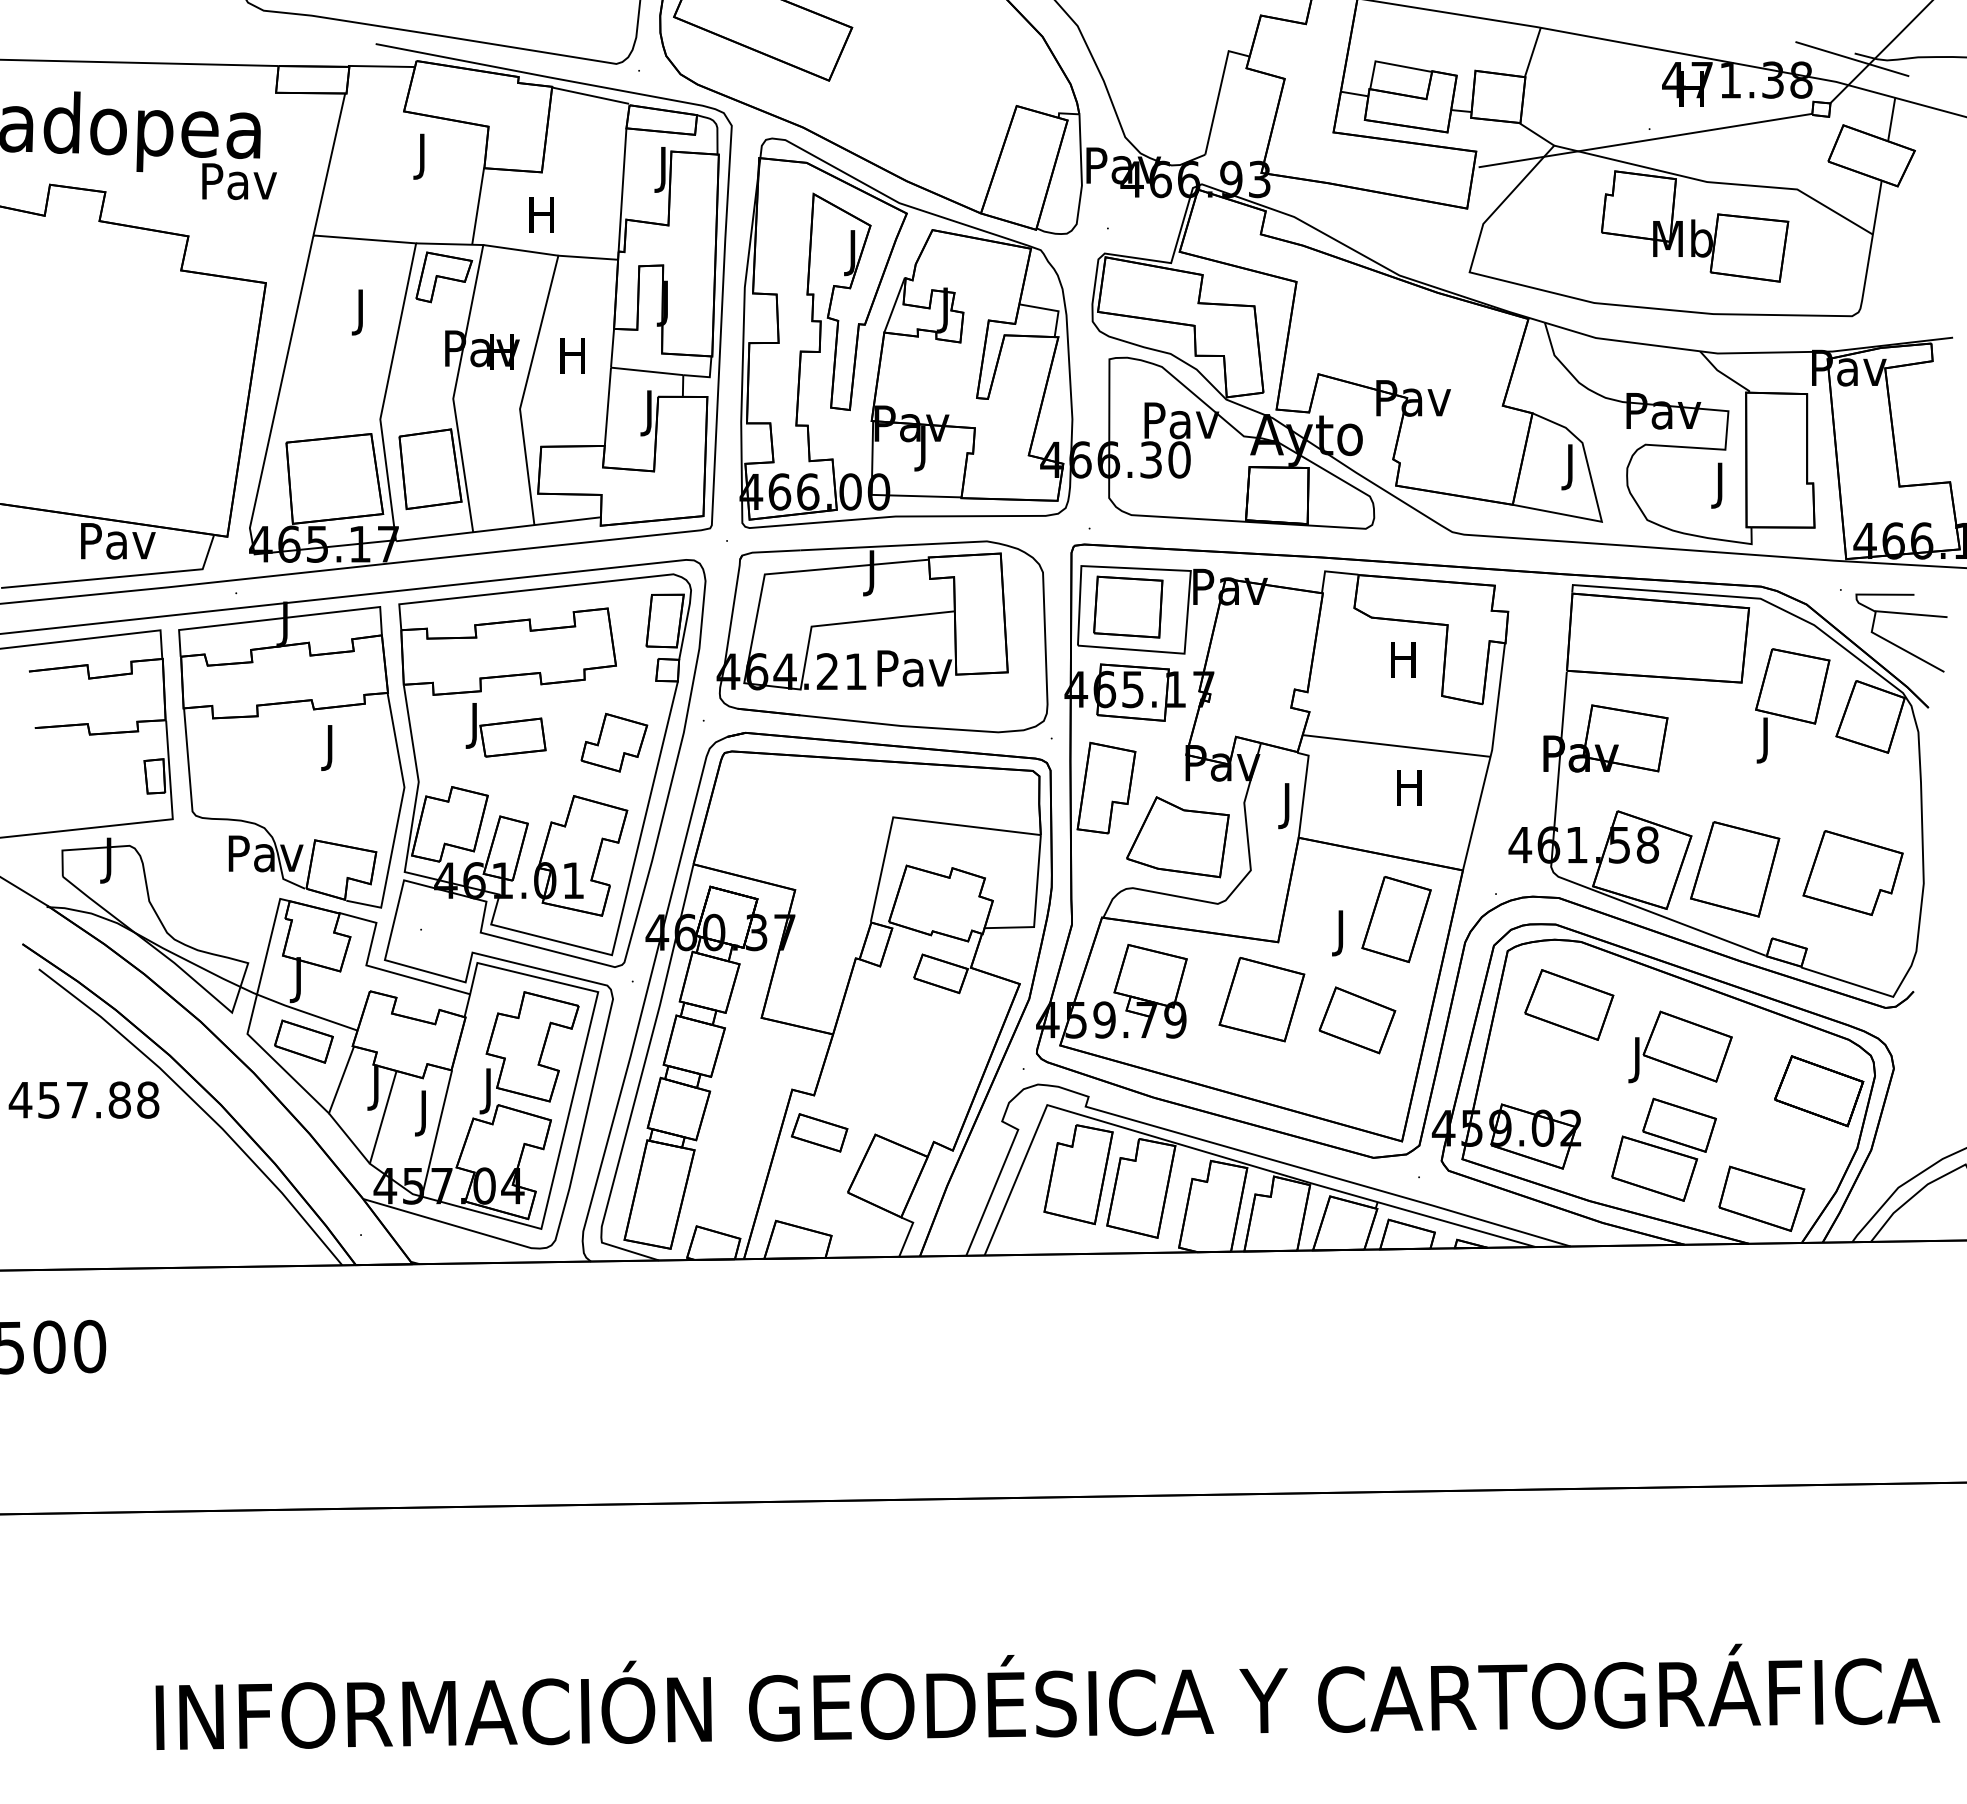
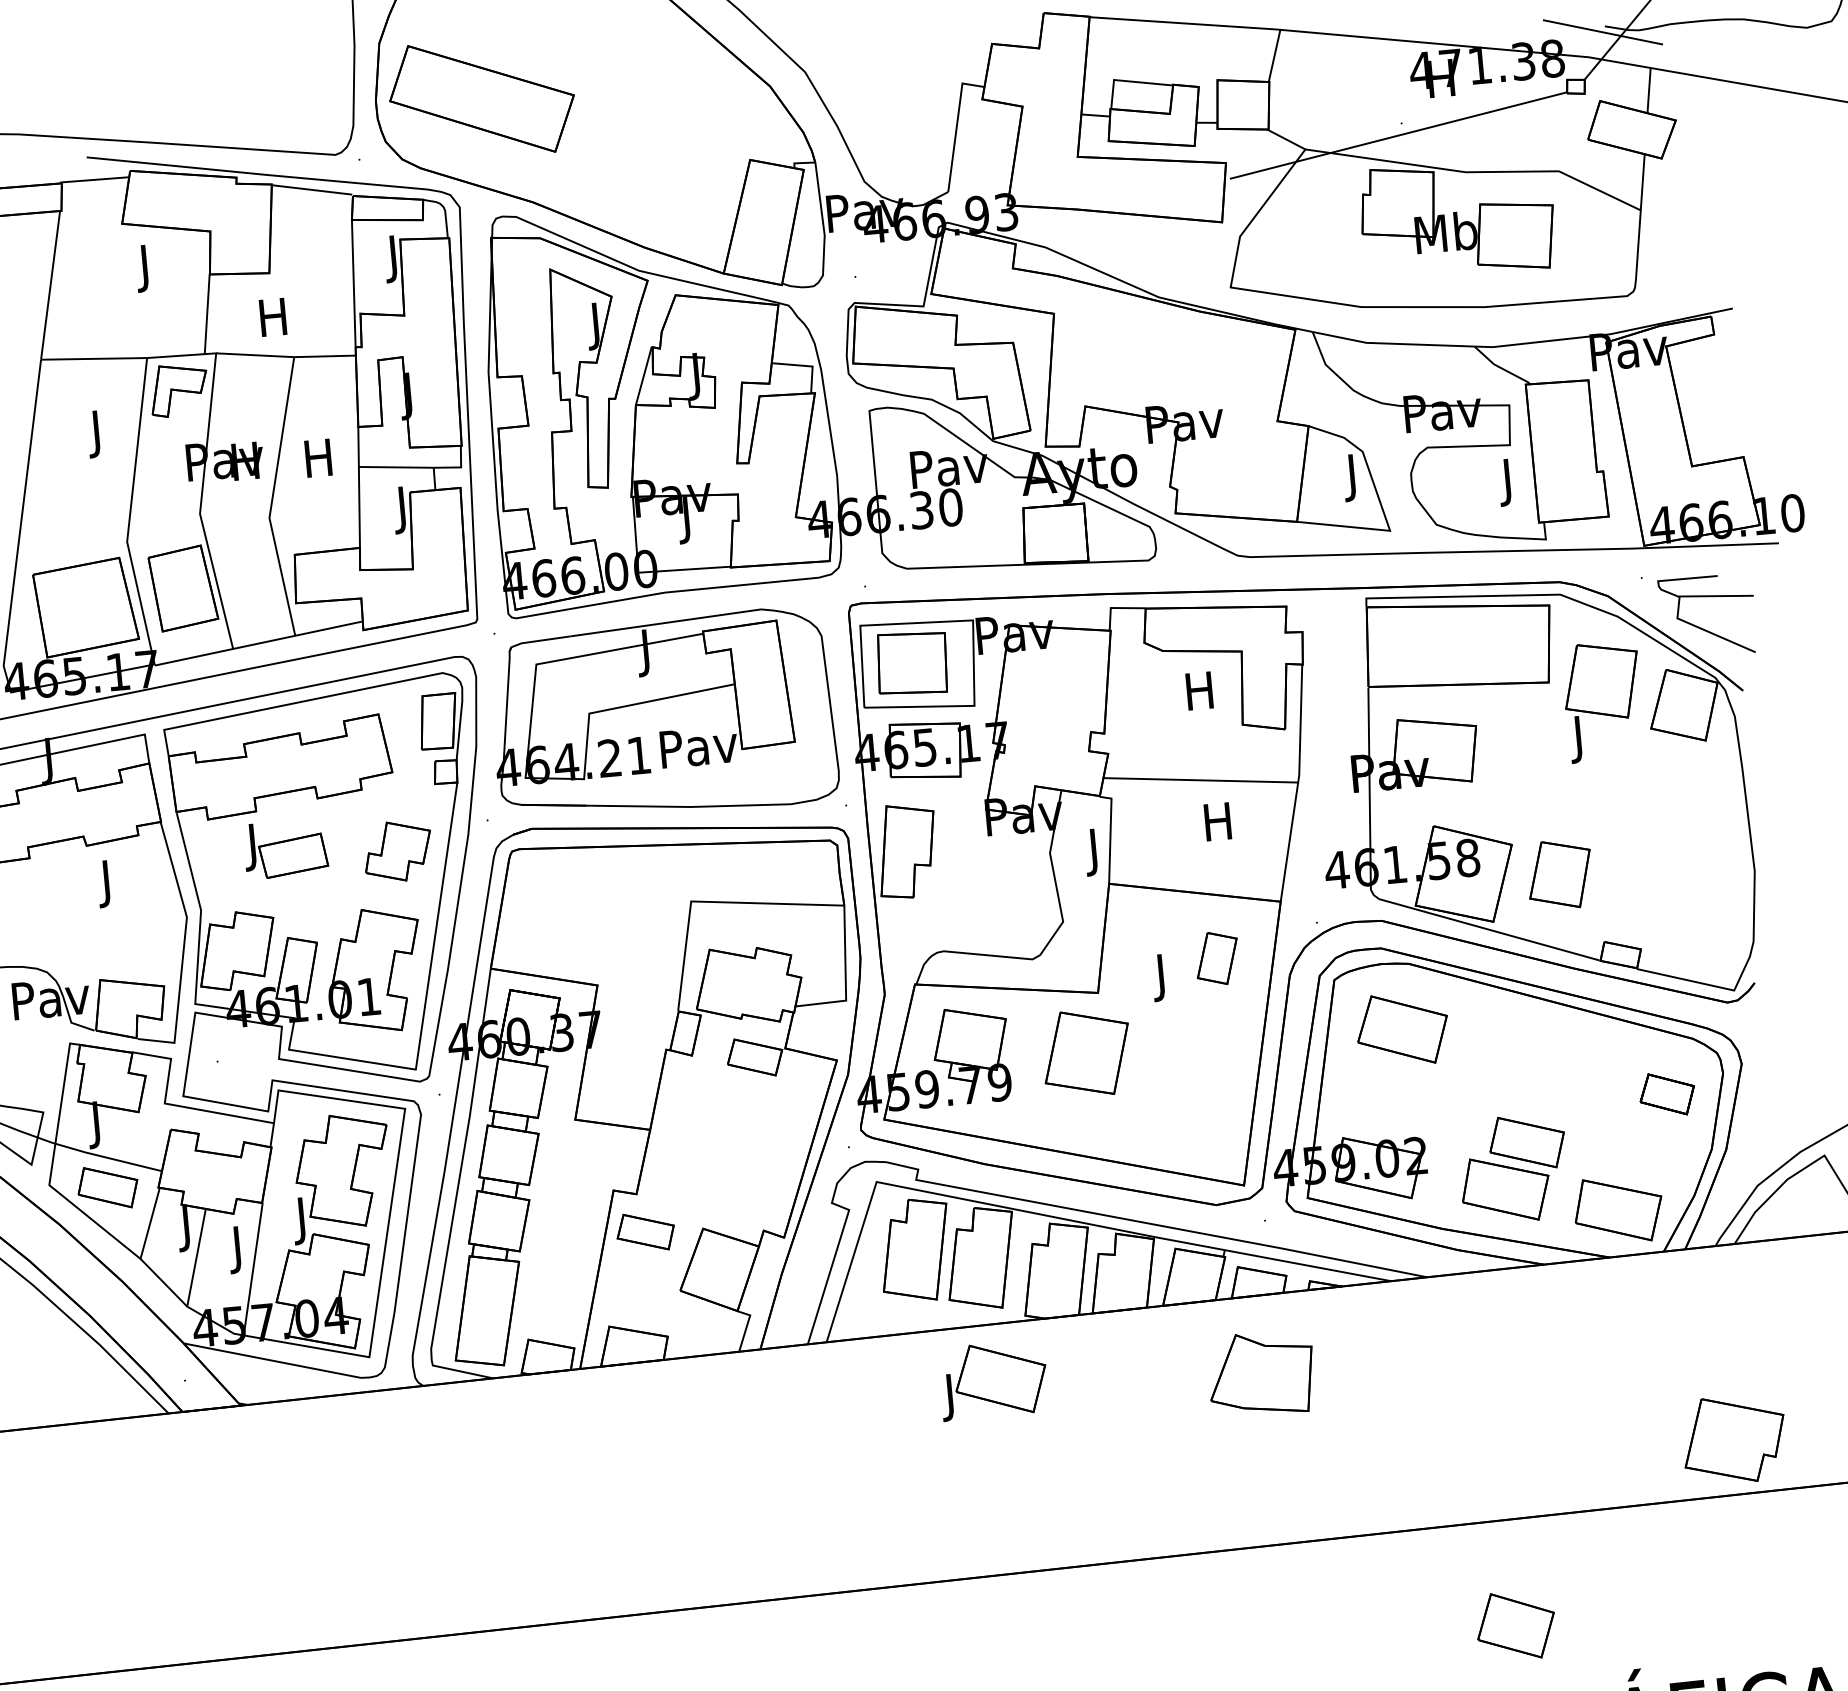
part: (1177, 837) -> (1260, 1374), moved
part: (1735, 869) -> (1560, 874), size x0.7
part: (1852, 872) -> (1733, 1439), moved
part: (1396, 919) -> (1217, 958), size x0.6
part: (1357, 1020) -> (1516, 1625), moved
part: (1680, 1046) -> (993, 1379), moved
part: (1819, 1091) -> (1667, 1094), size x0.6

